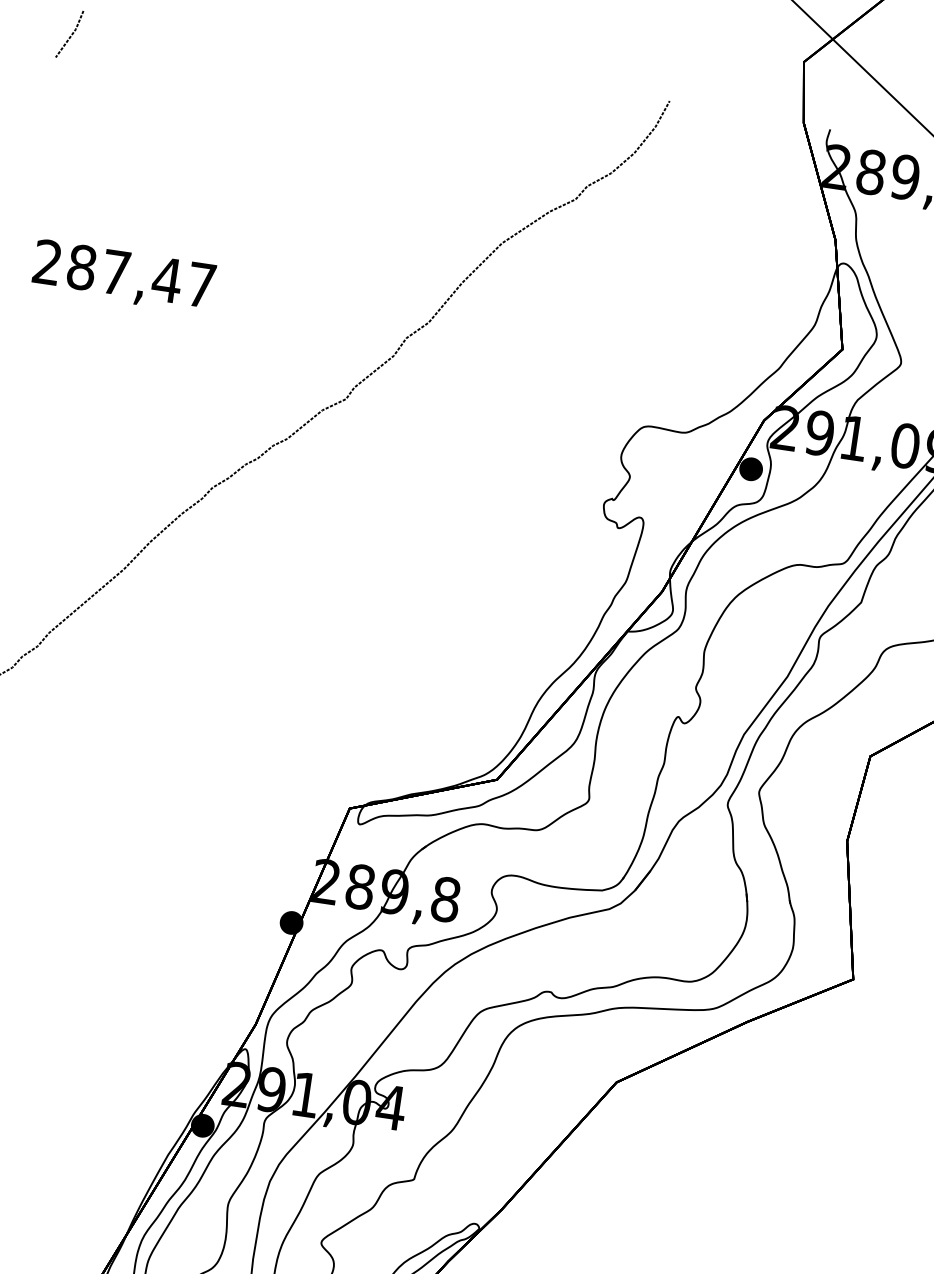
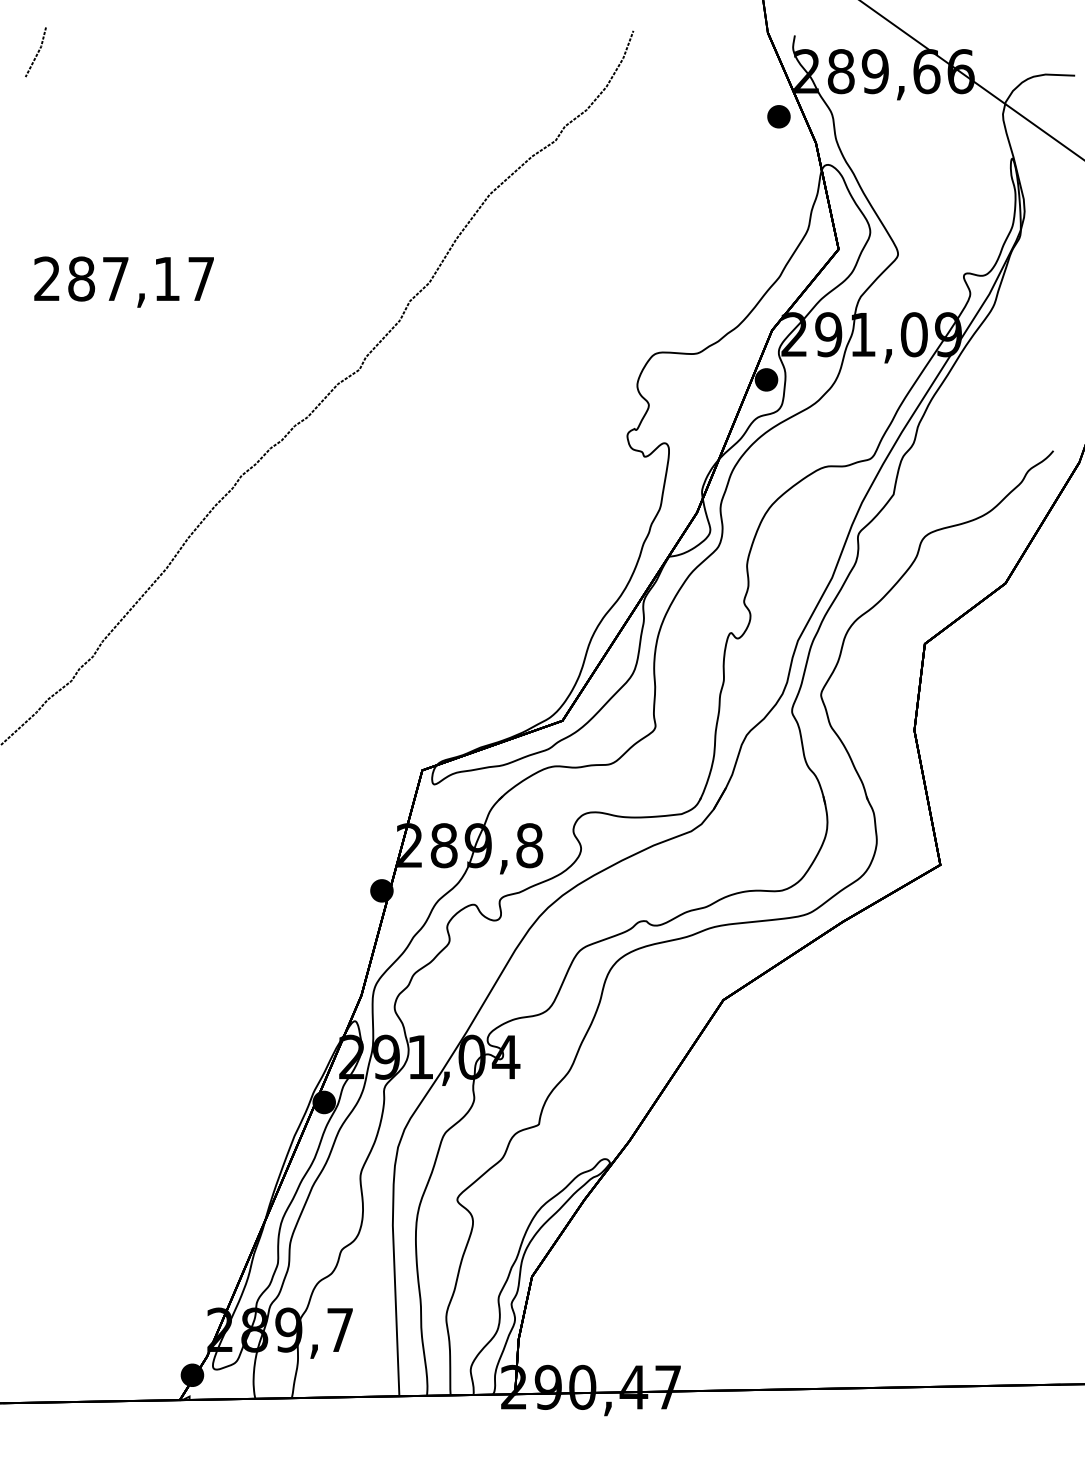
part: (801, 207) -> (778, 116), added
text: (166, 279) -> (166, 278), 287,47 -> 287,17

